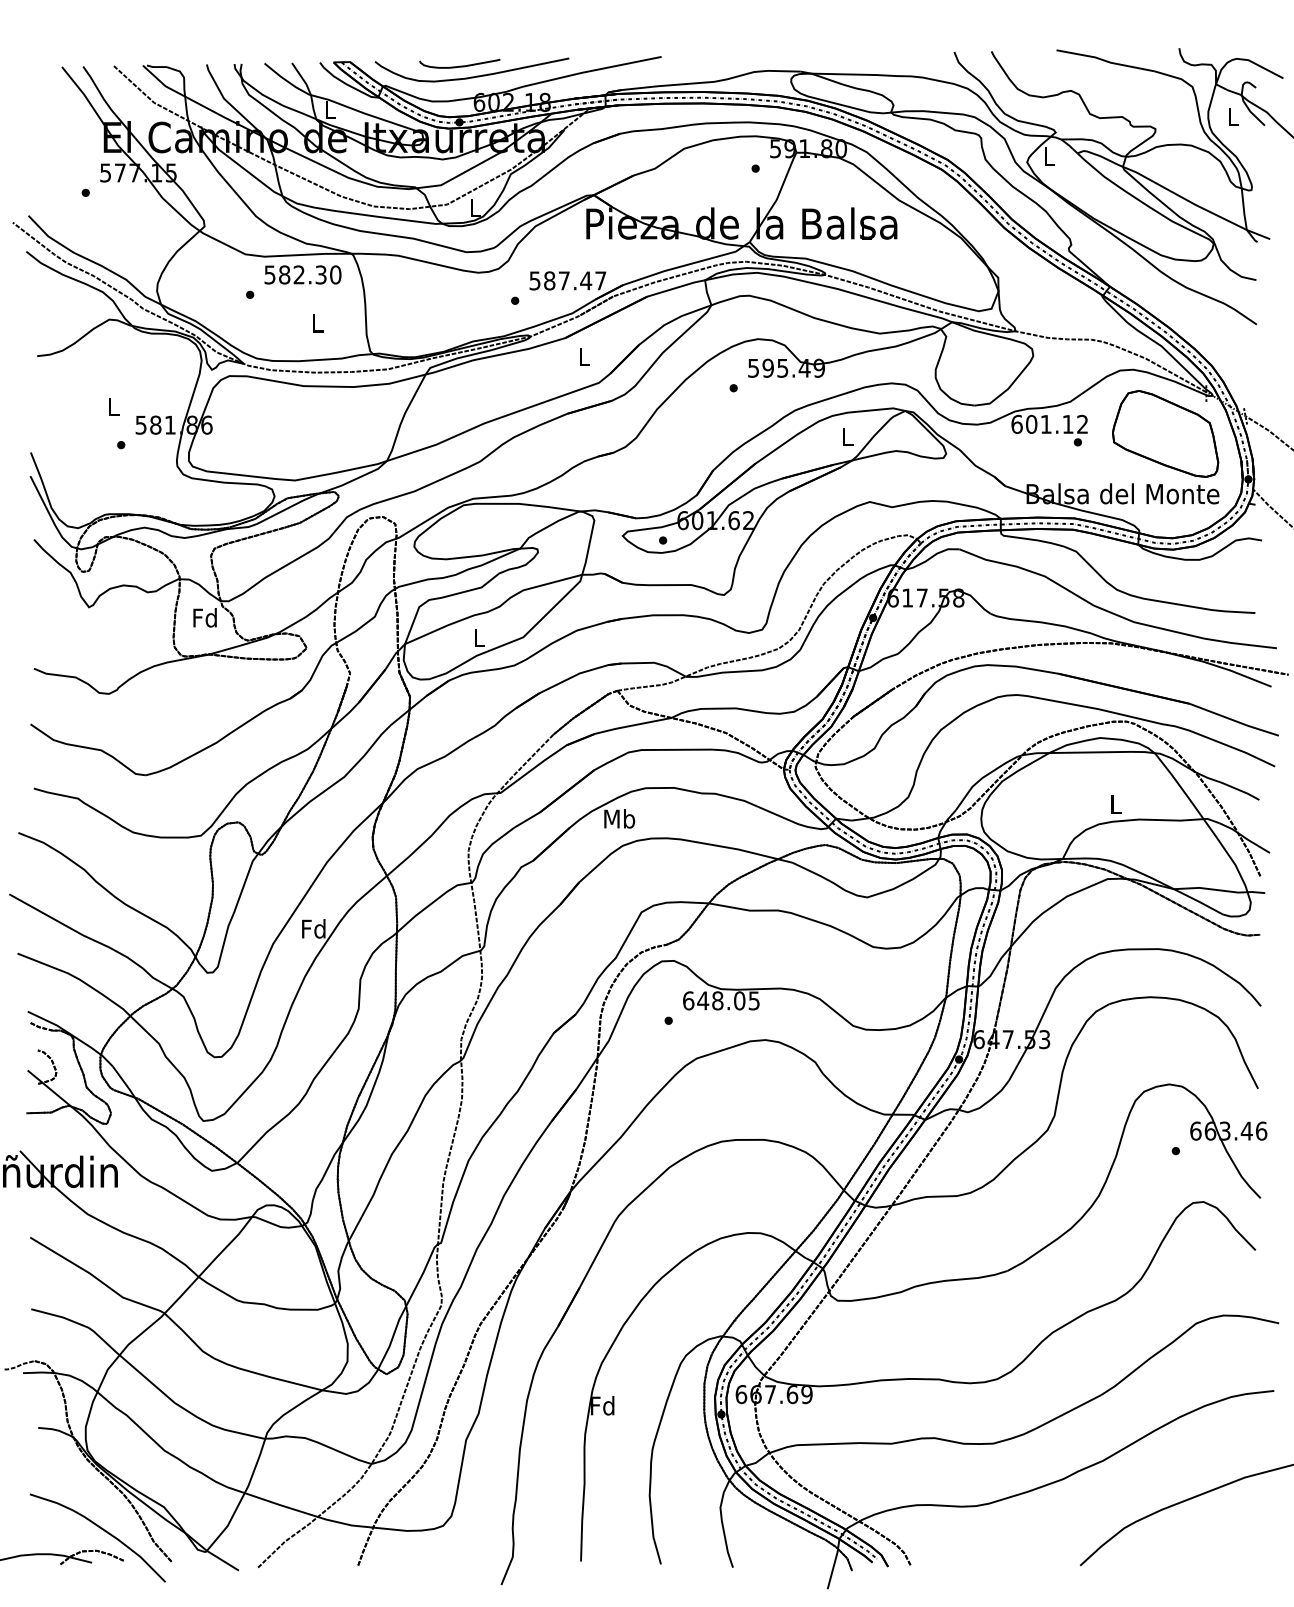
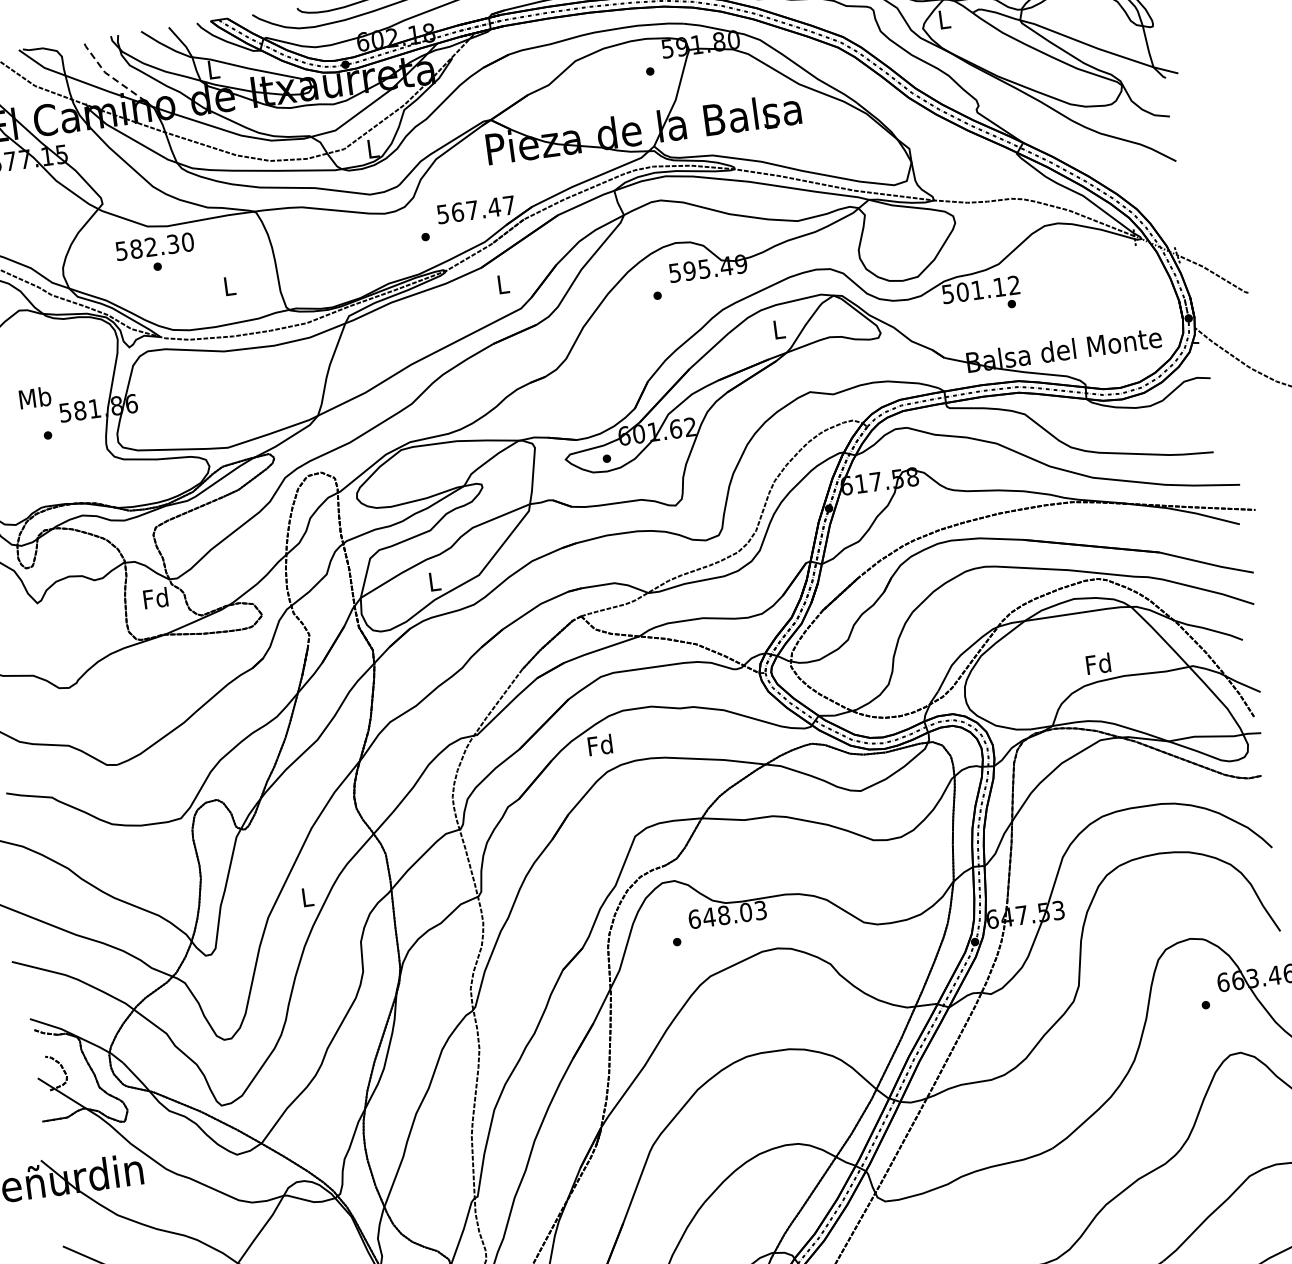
line: (226, 101) -> (107, 74), solid -> dashed
text: (302, 274) -> (154, 246), moved
text: (549, 280) -> (457, 211), 587.47 -> 567.47
text: (113, 406) -> (35, 397), L -> Mb
text: (1016, 423) -> (947, 293), 601.12 -> 501.12
part: (1165, 433) -> (1098, 283), removed
text: (1115, 804) -> (1098, 663), L -> Fd
text: (619, 818) -> (600, 744), Mb -> Fd
text: (313, 928) -> (306, 896), Fd -> L
text: (754, 1000) -> (760, 910), 648.05 -> 648.03

